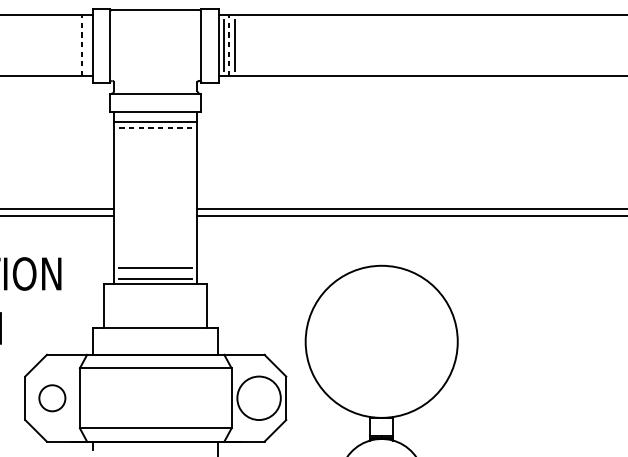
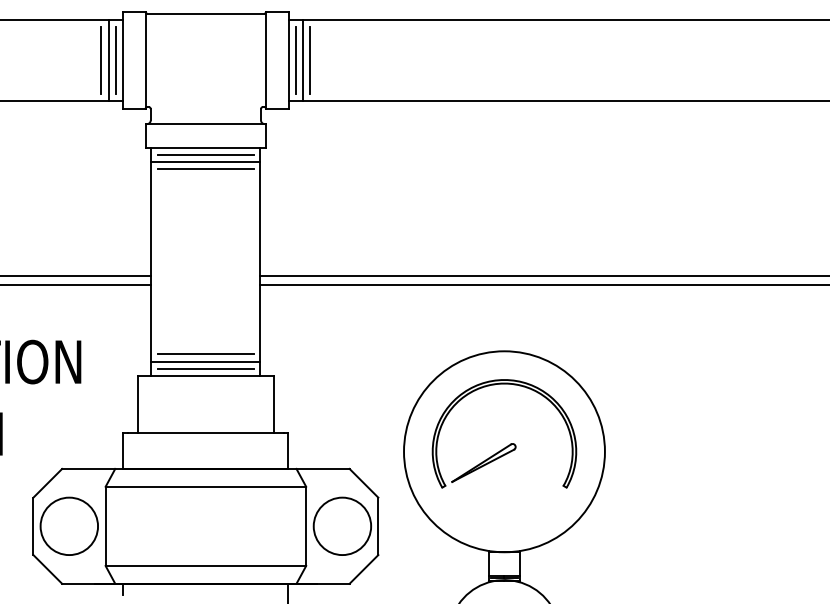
line: (82, 44) -> (108, 59), dashed -> solid
line: (229, 44) -> (303, 59), dashed -> solid
line: (76, 45) -> (101, 60), added
line: (88, 45) -> (116, 60), added
line: (155, 116) -> (205, 154), added
line: (155, 128) -> (205, 169), dashed -> solid
line: (155, 273) -> (205, 361), added
part: (386, 335) -> (510, 443), added
circle: (52, 398) -> (69, 526), size x1.67

